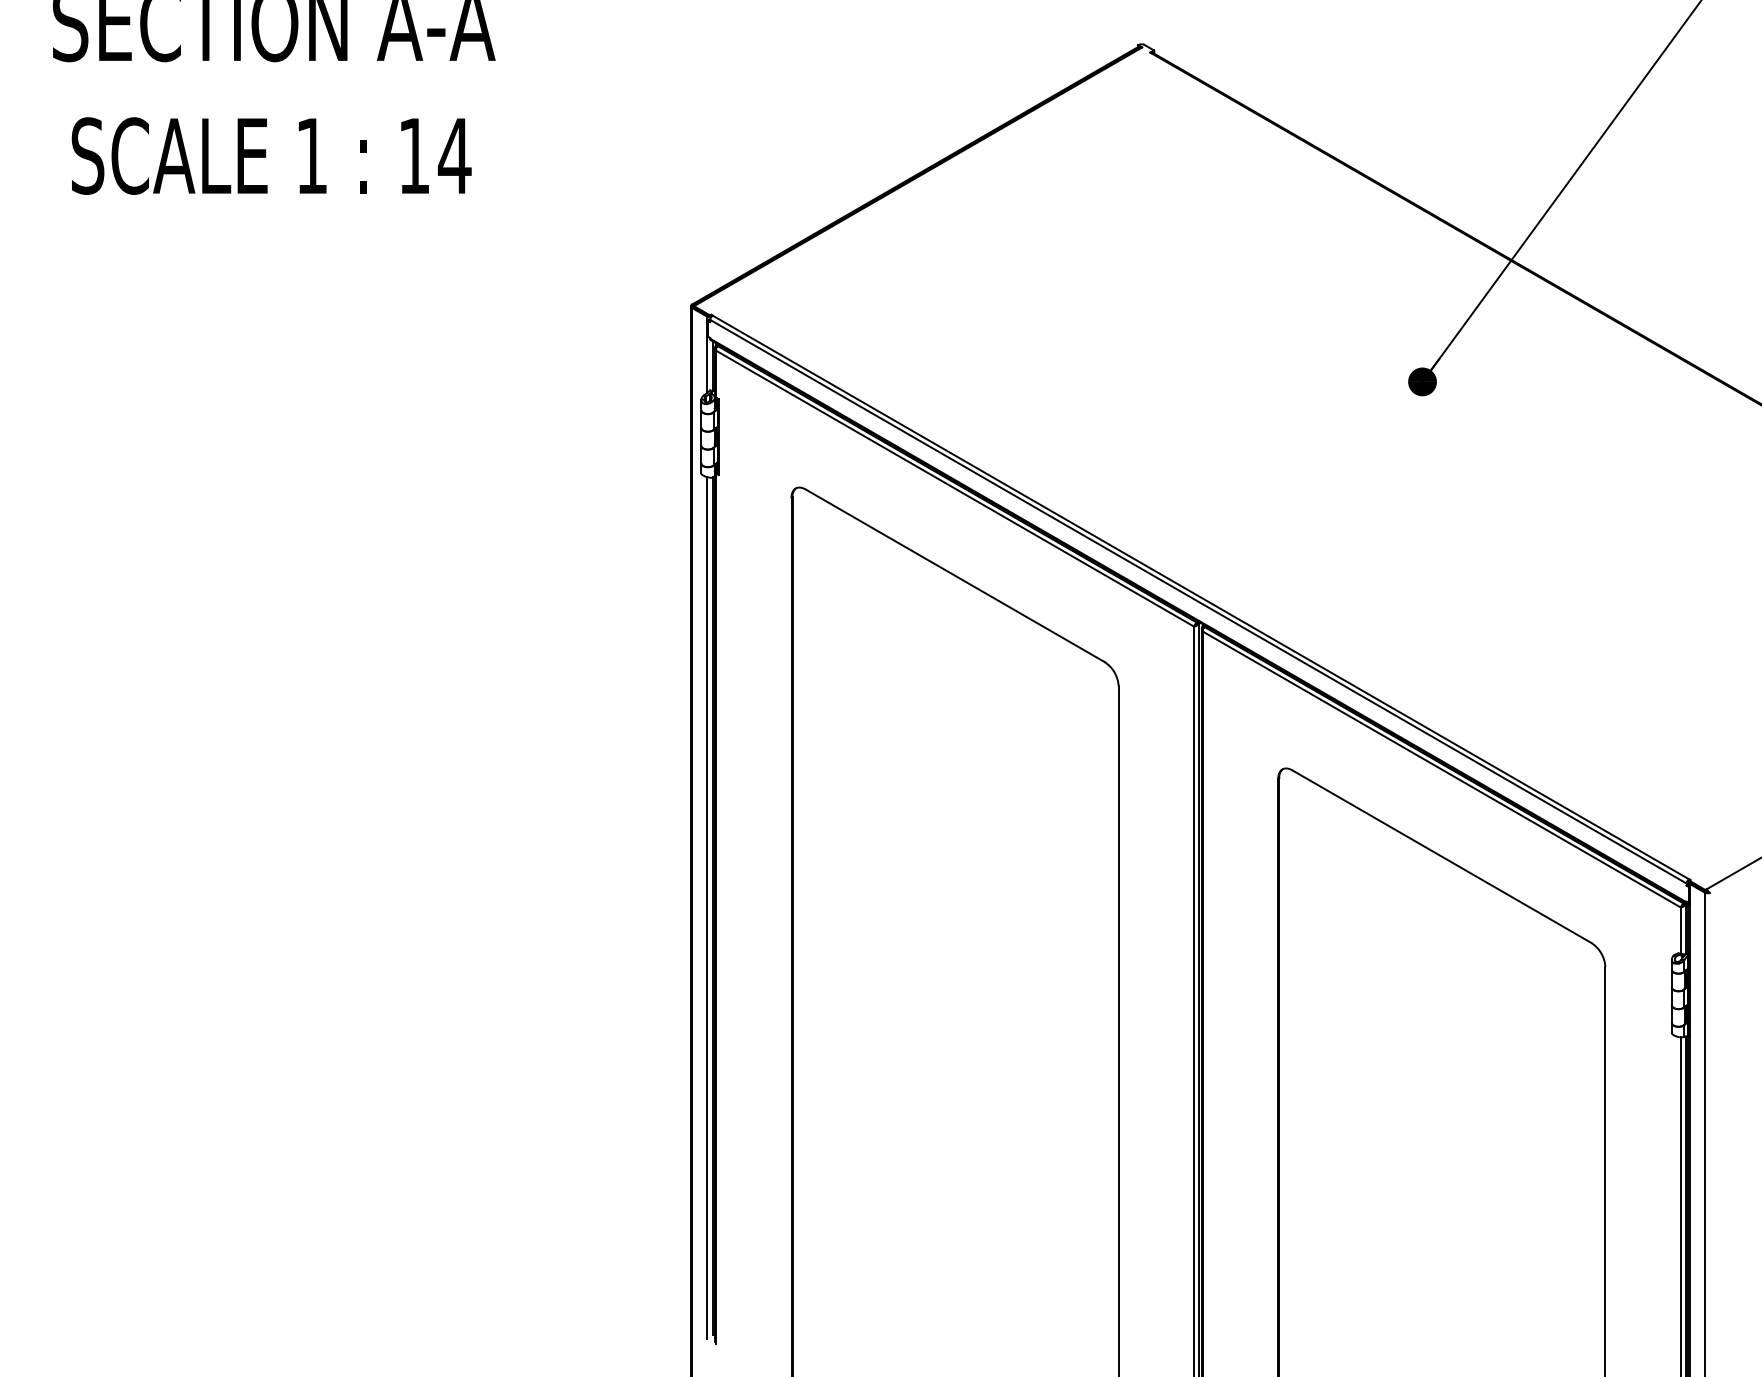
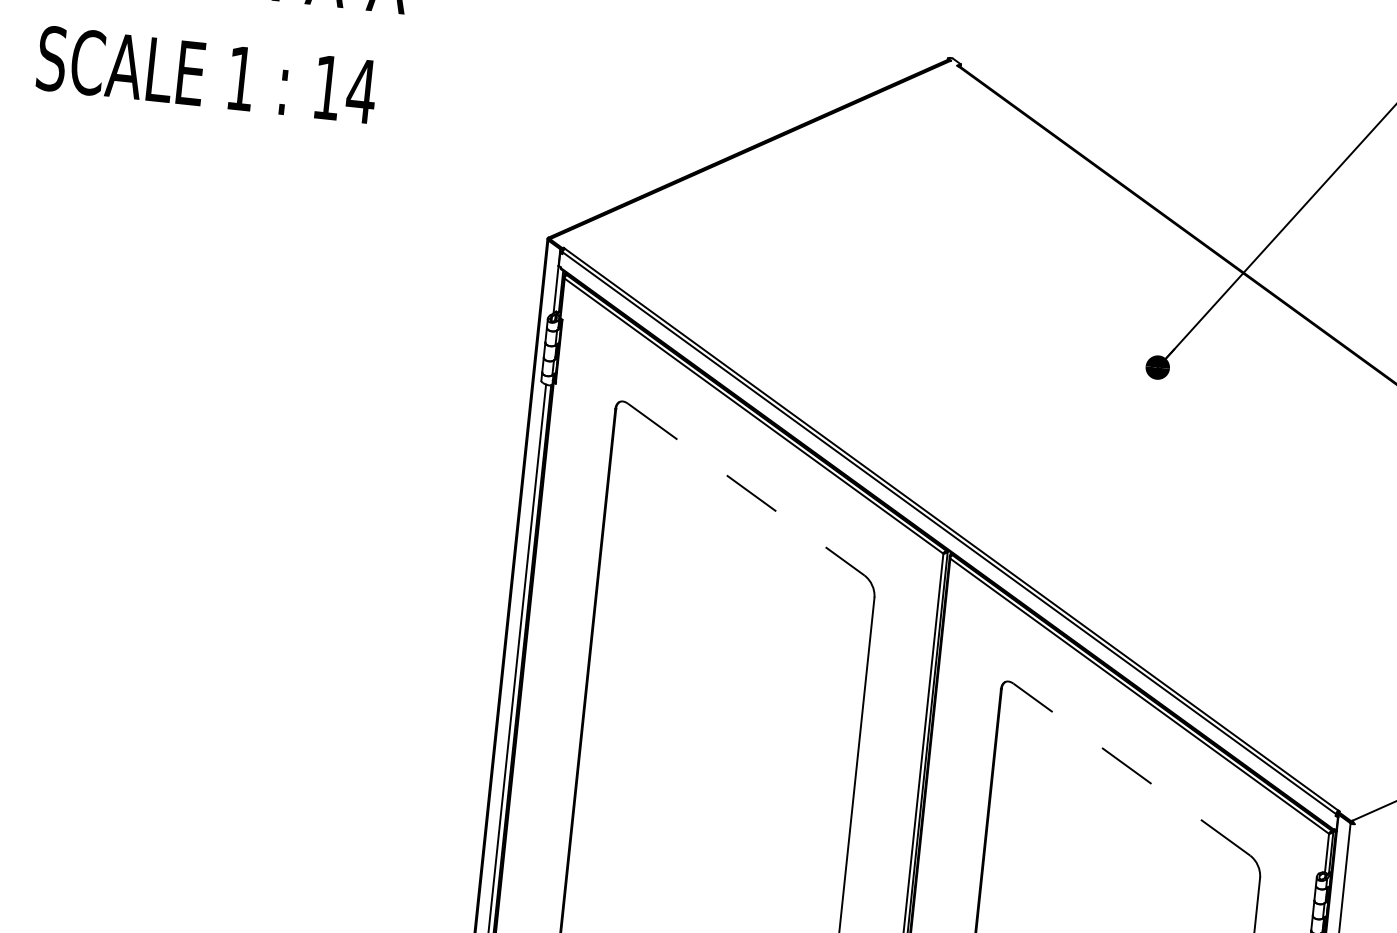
line: (955, 575) -> (746, 489), solid -> dashed
line: (1441, 856) -> (1131, 769), solid -> dashed

